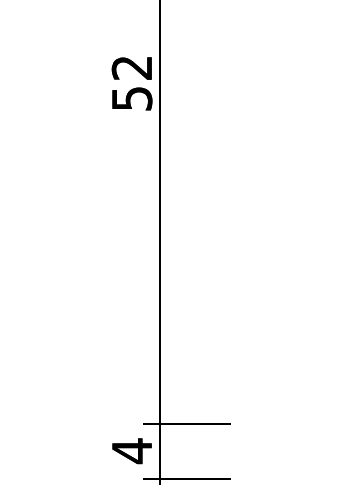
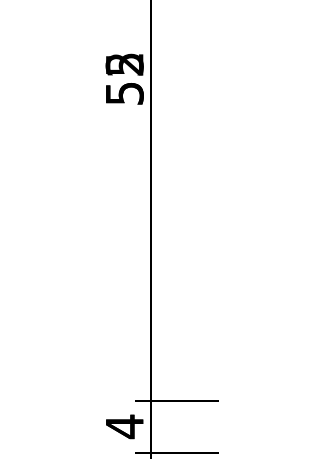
text: (131, 68) -> (124, 64), 52 -> 55

